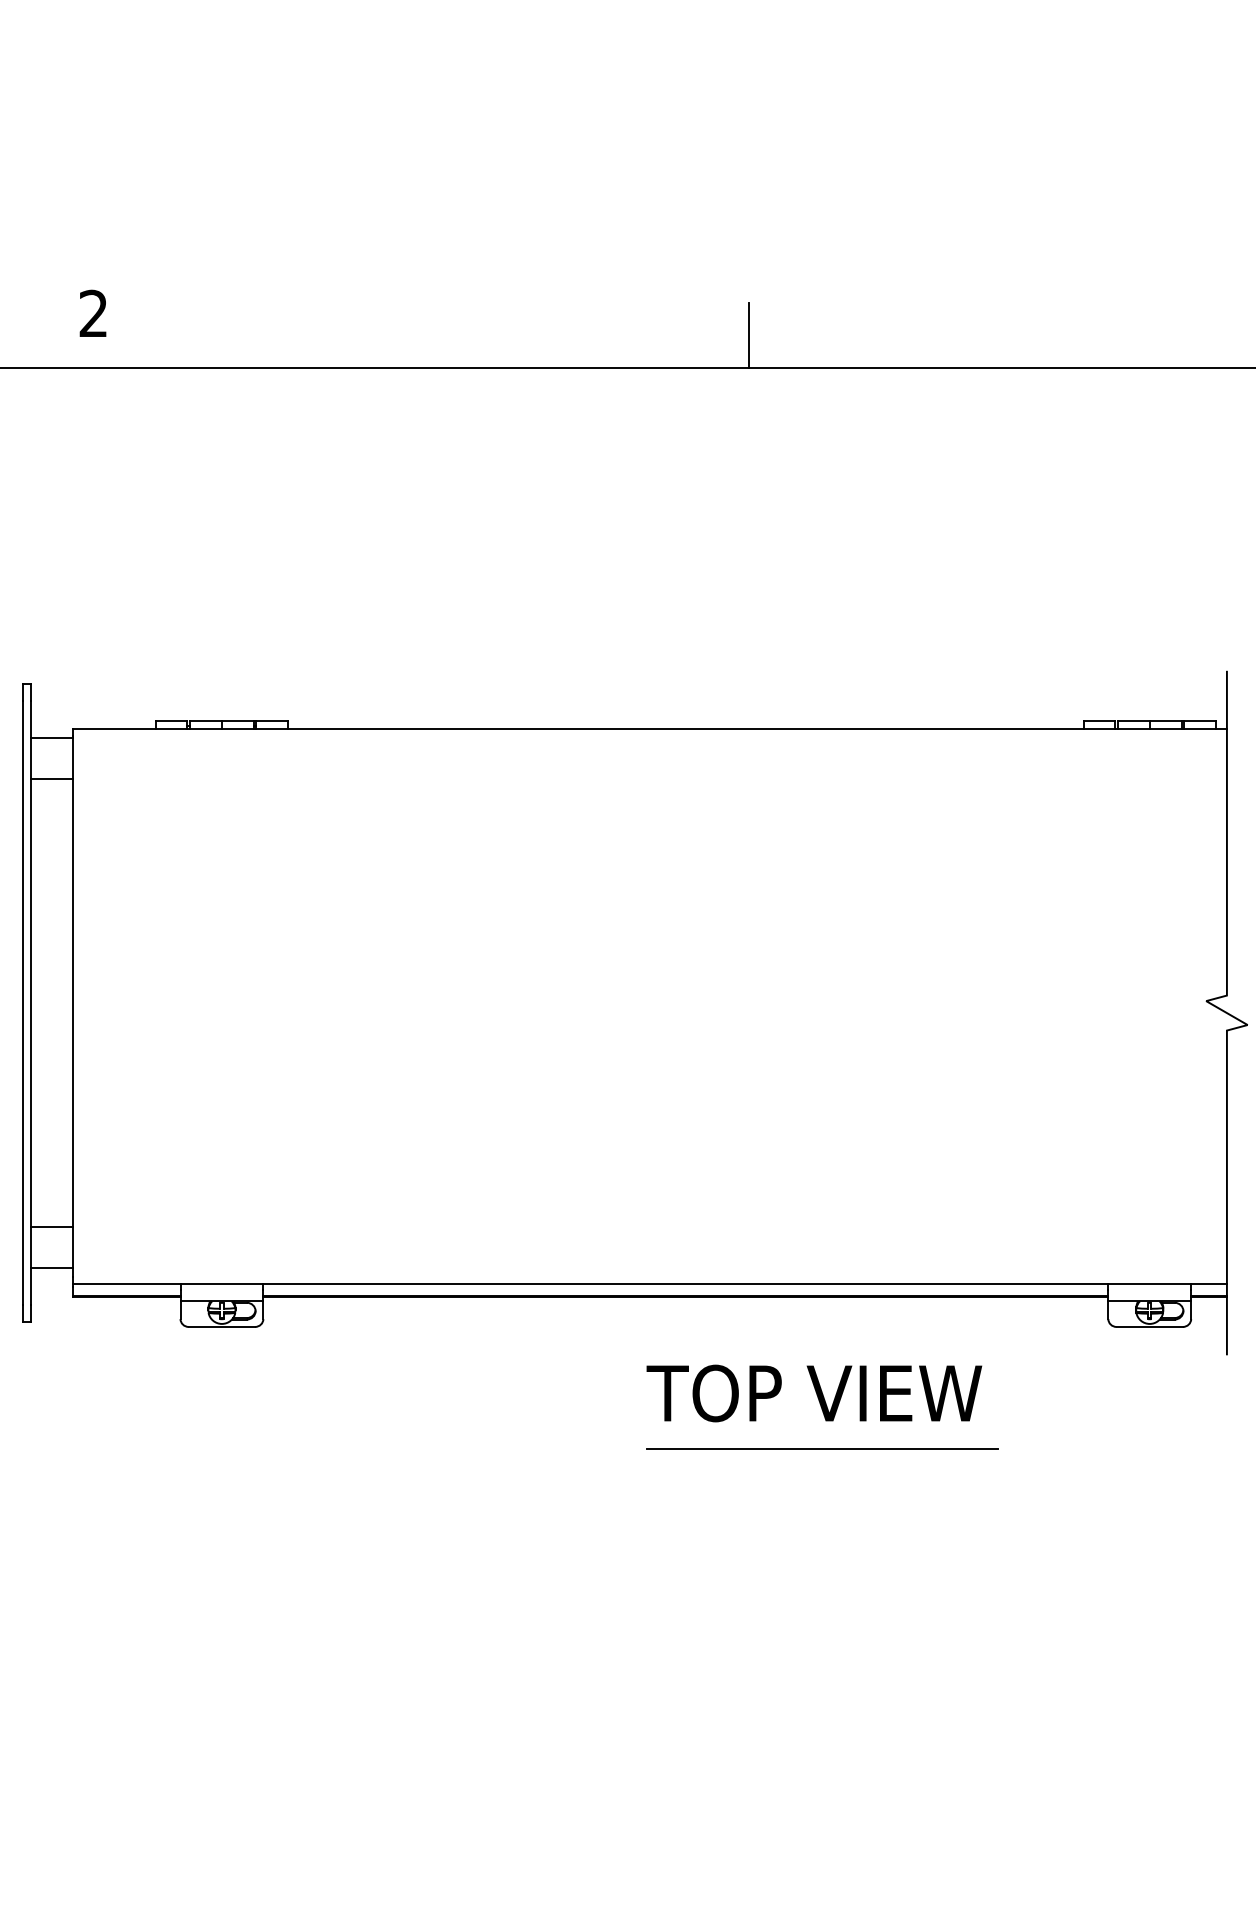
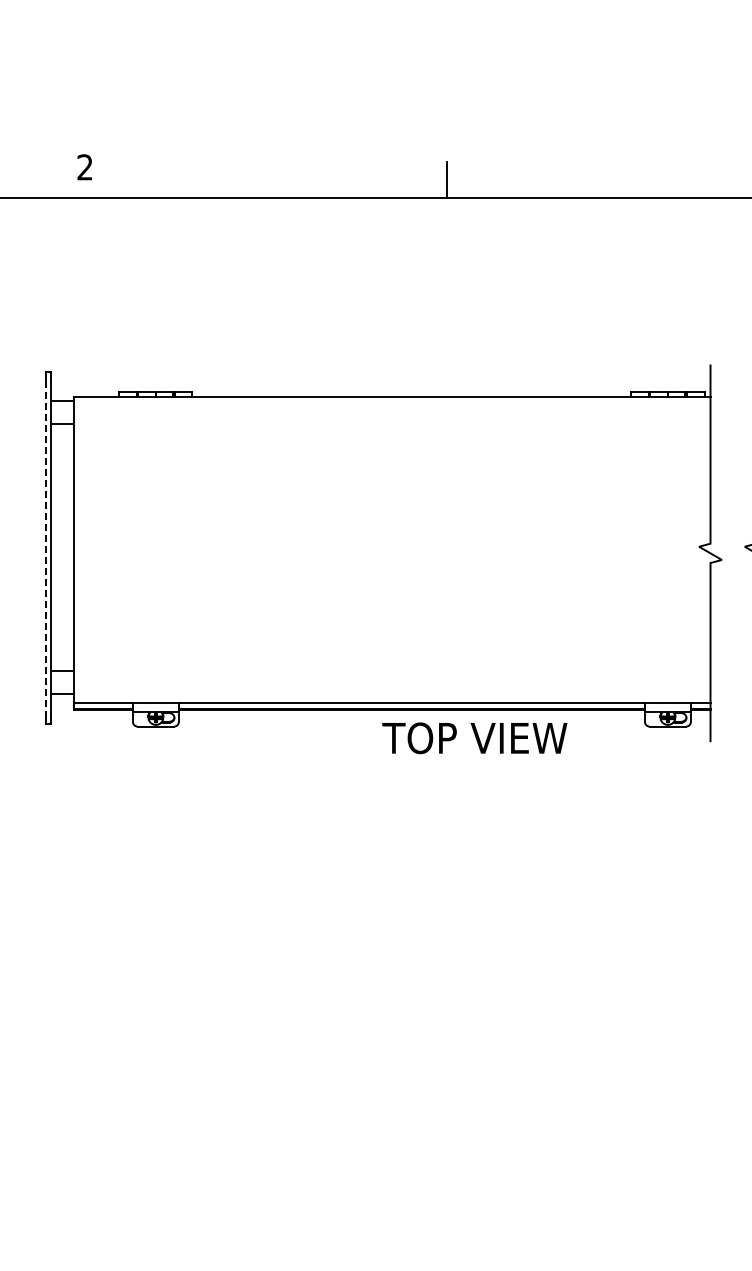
line: (23, 1002) -> (46, 547), solid -> dashed
text: (813, 1393) -> (474, 738), moved
line: (822, 1448) -> (487, 793), removed

